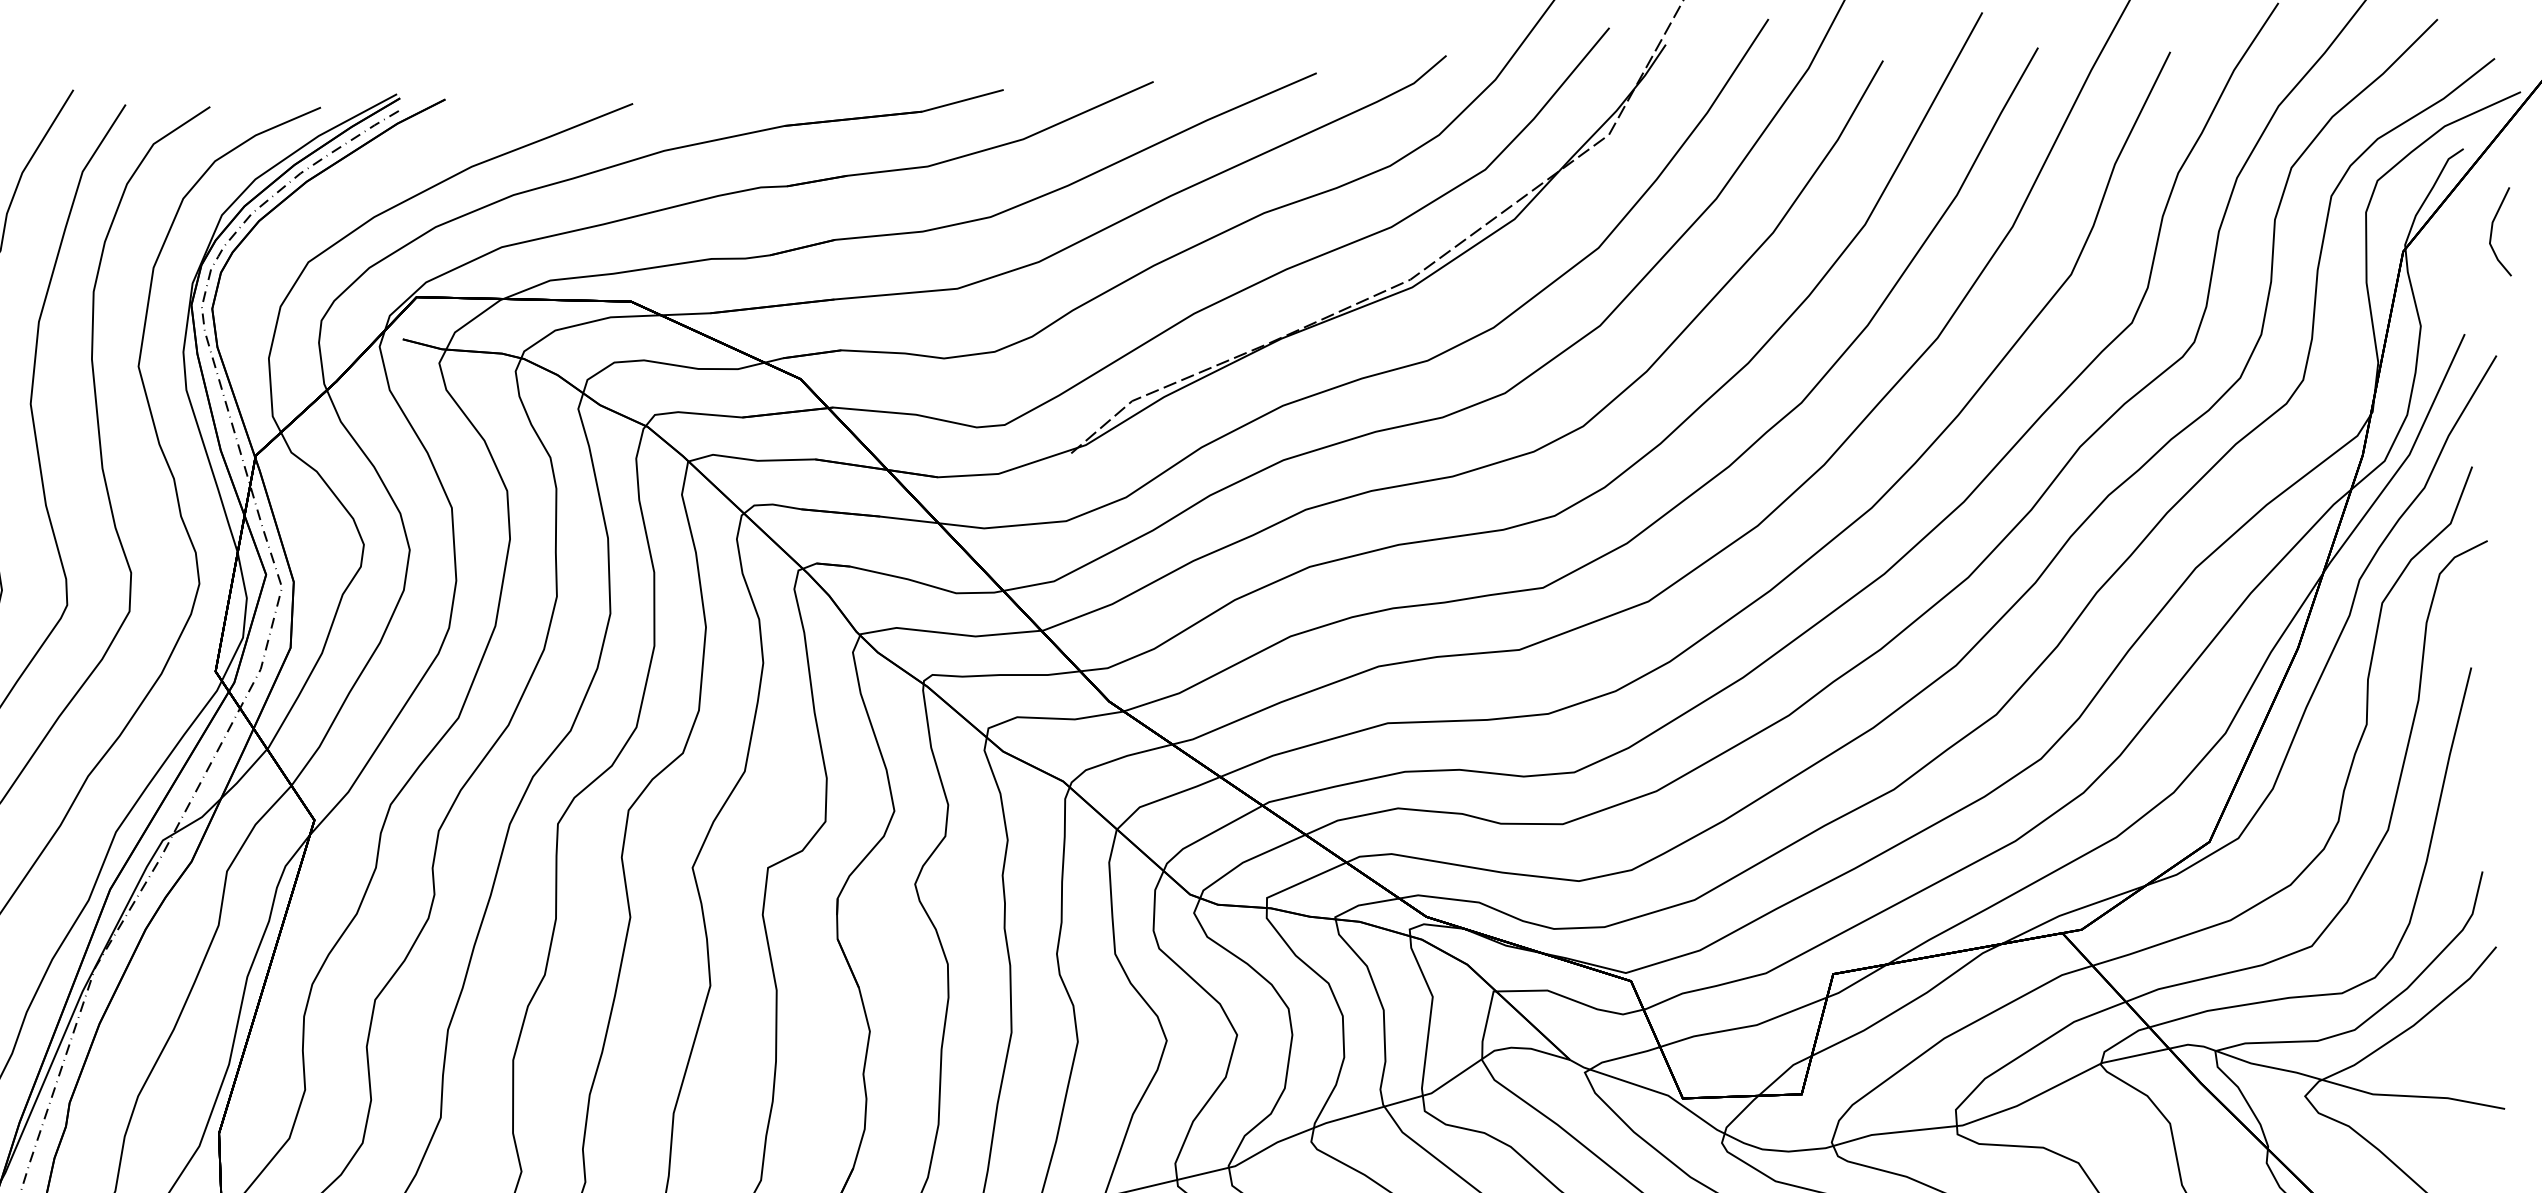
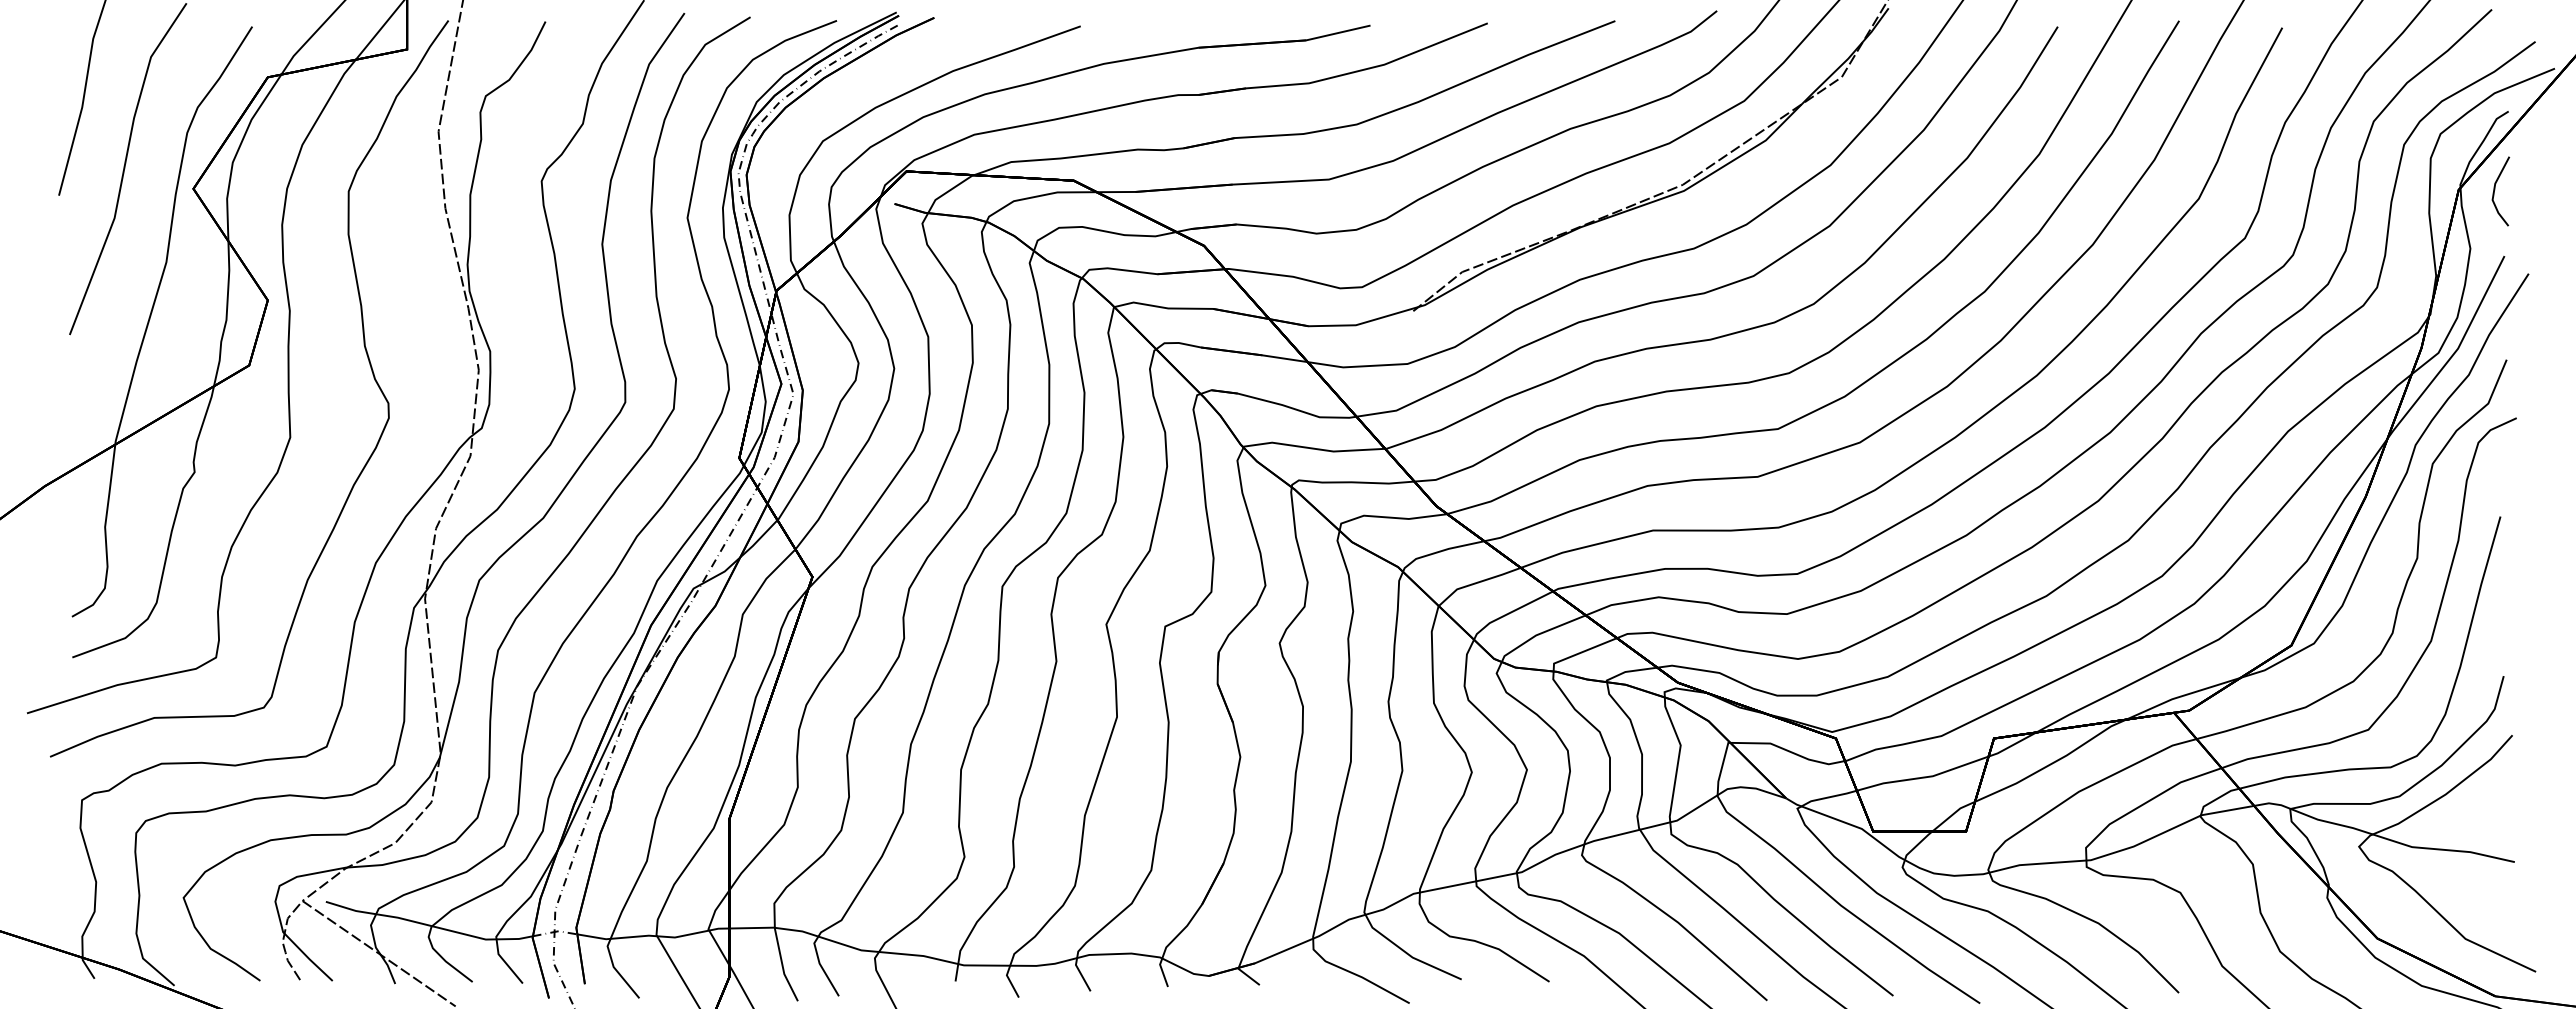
line: (2493, 231) -> (2495, 190), moved

